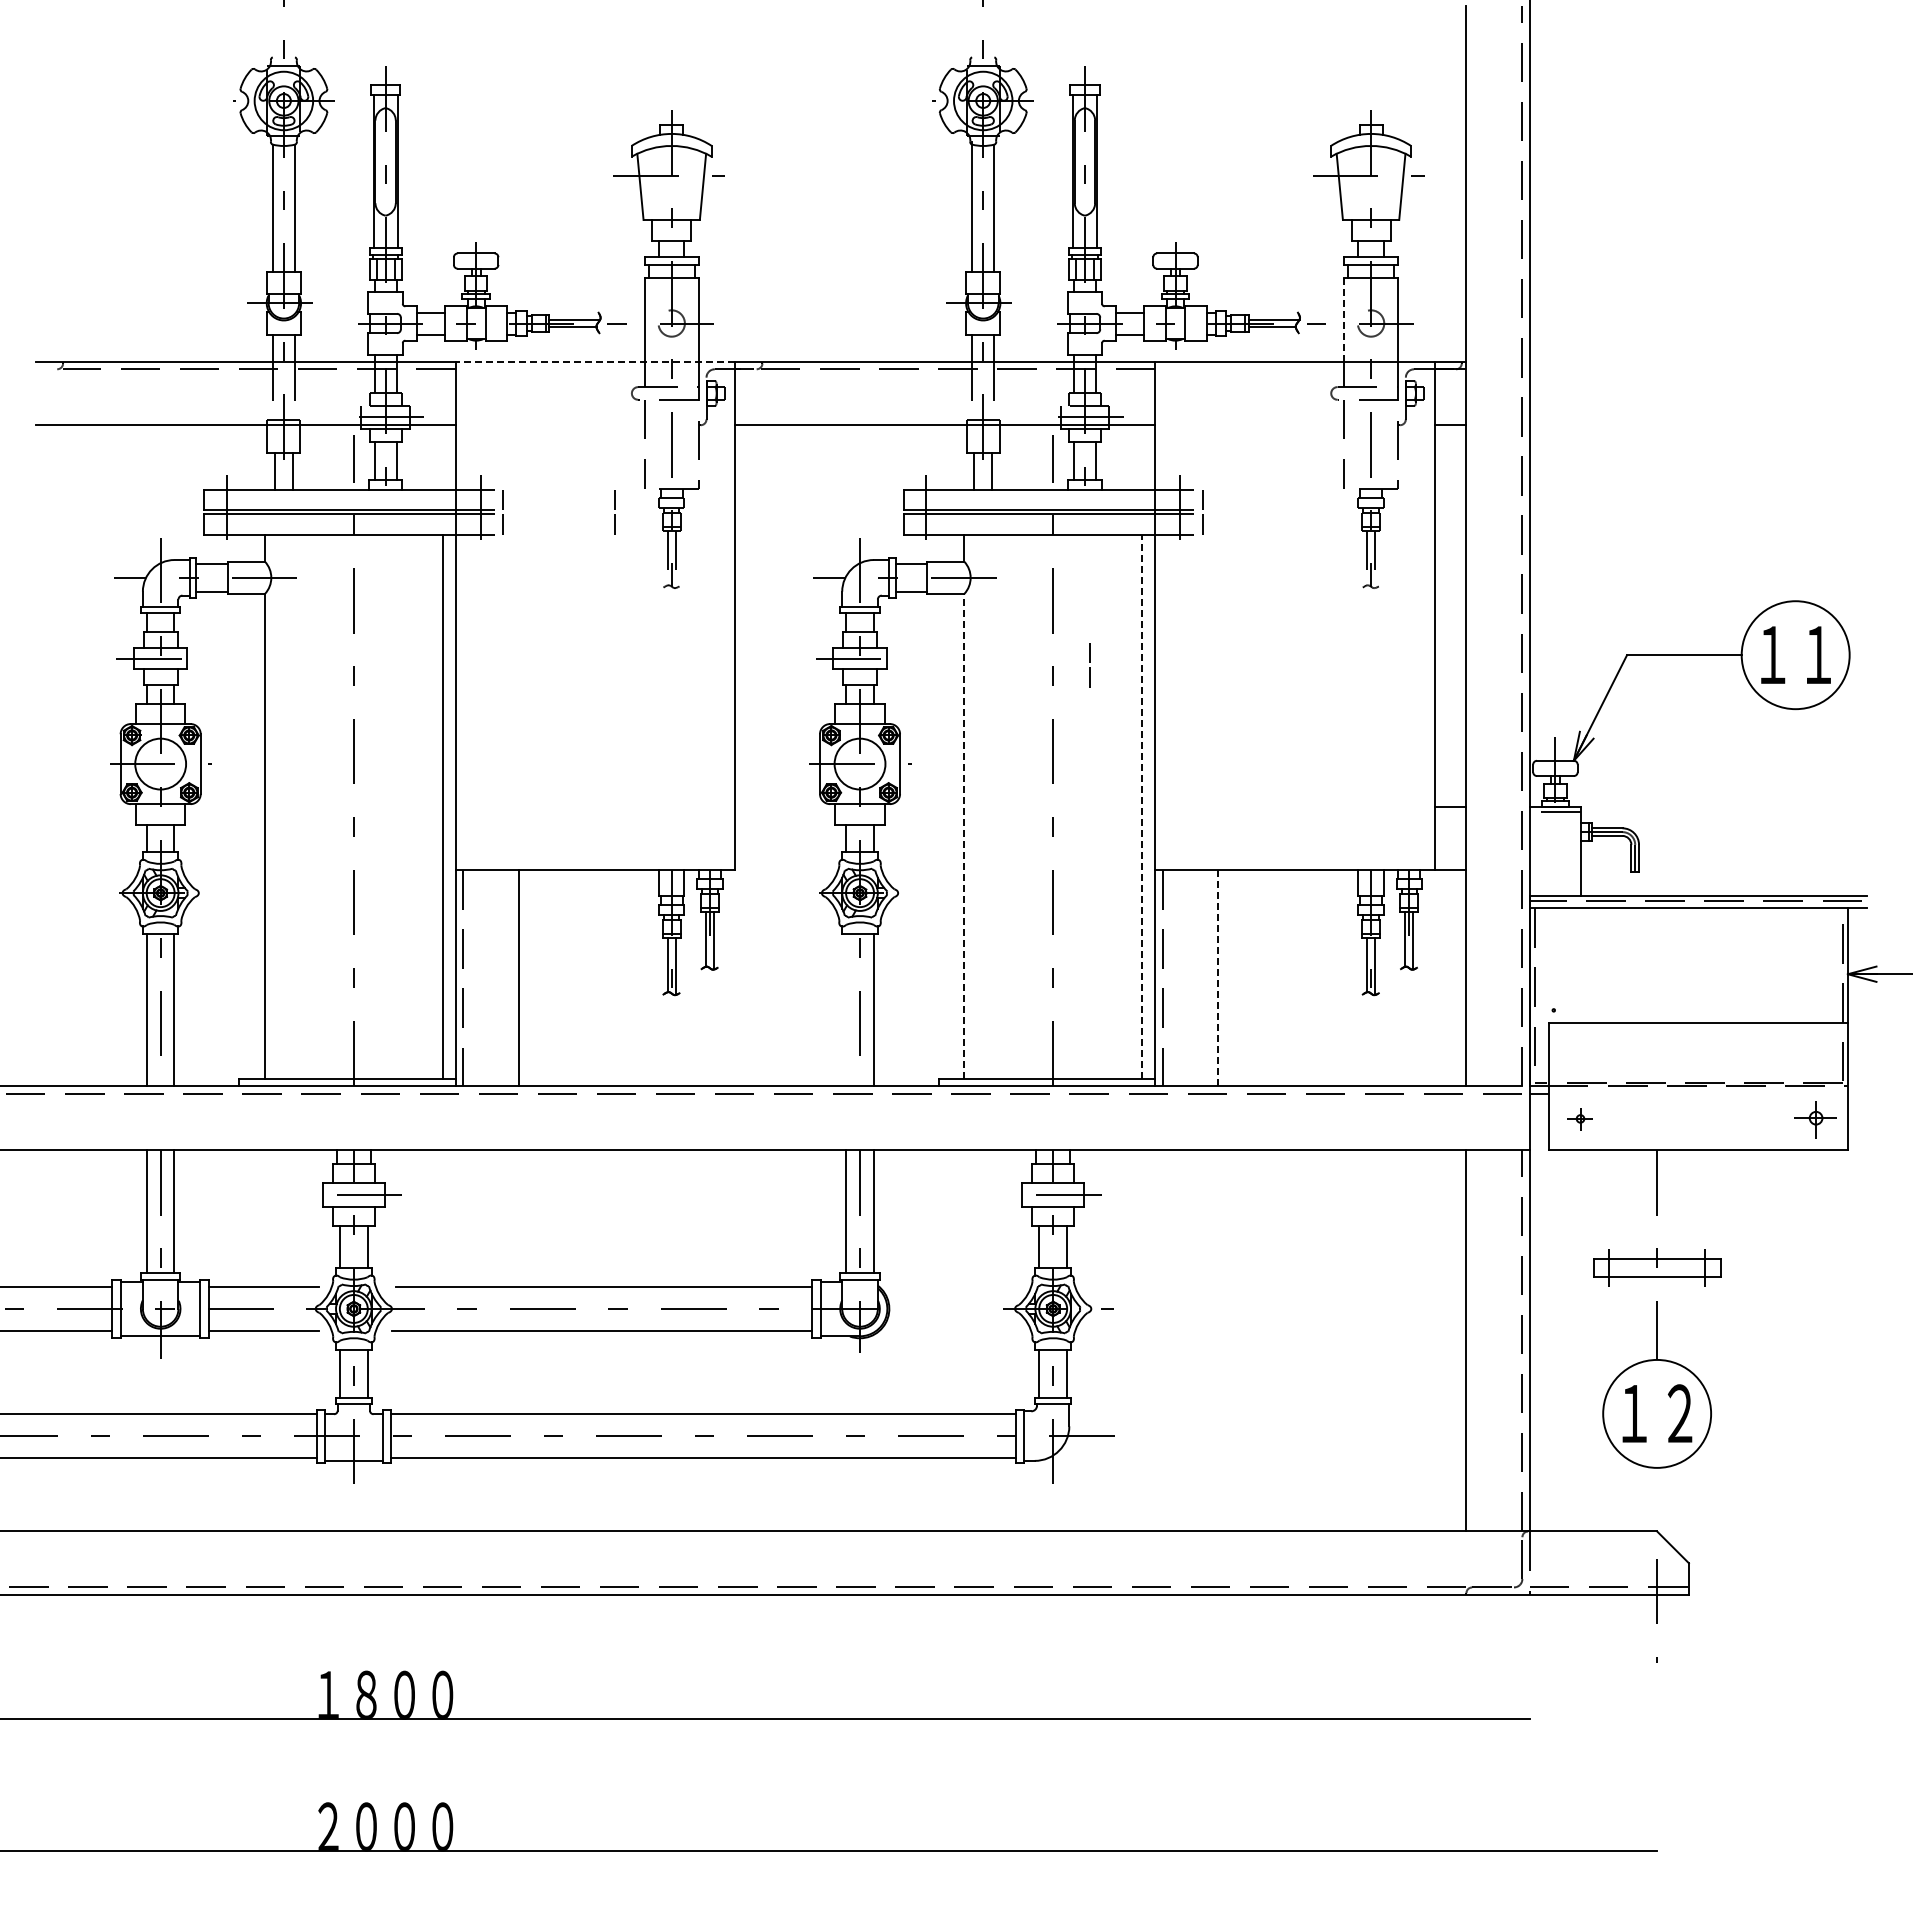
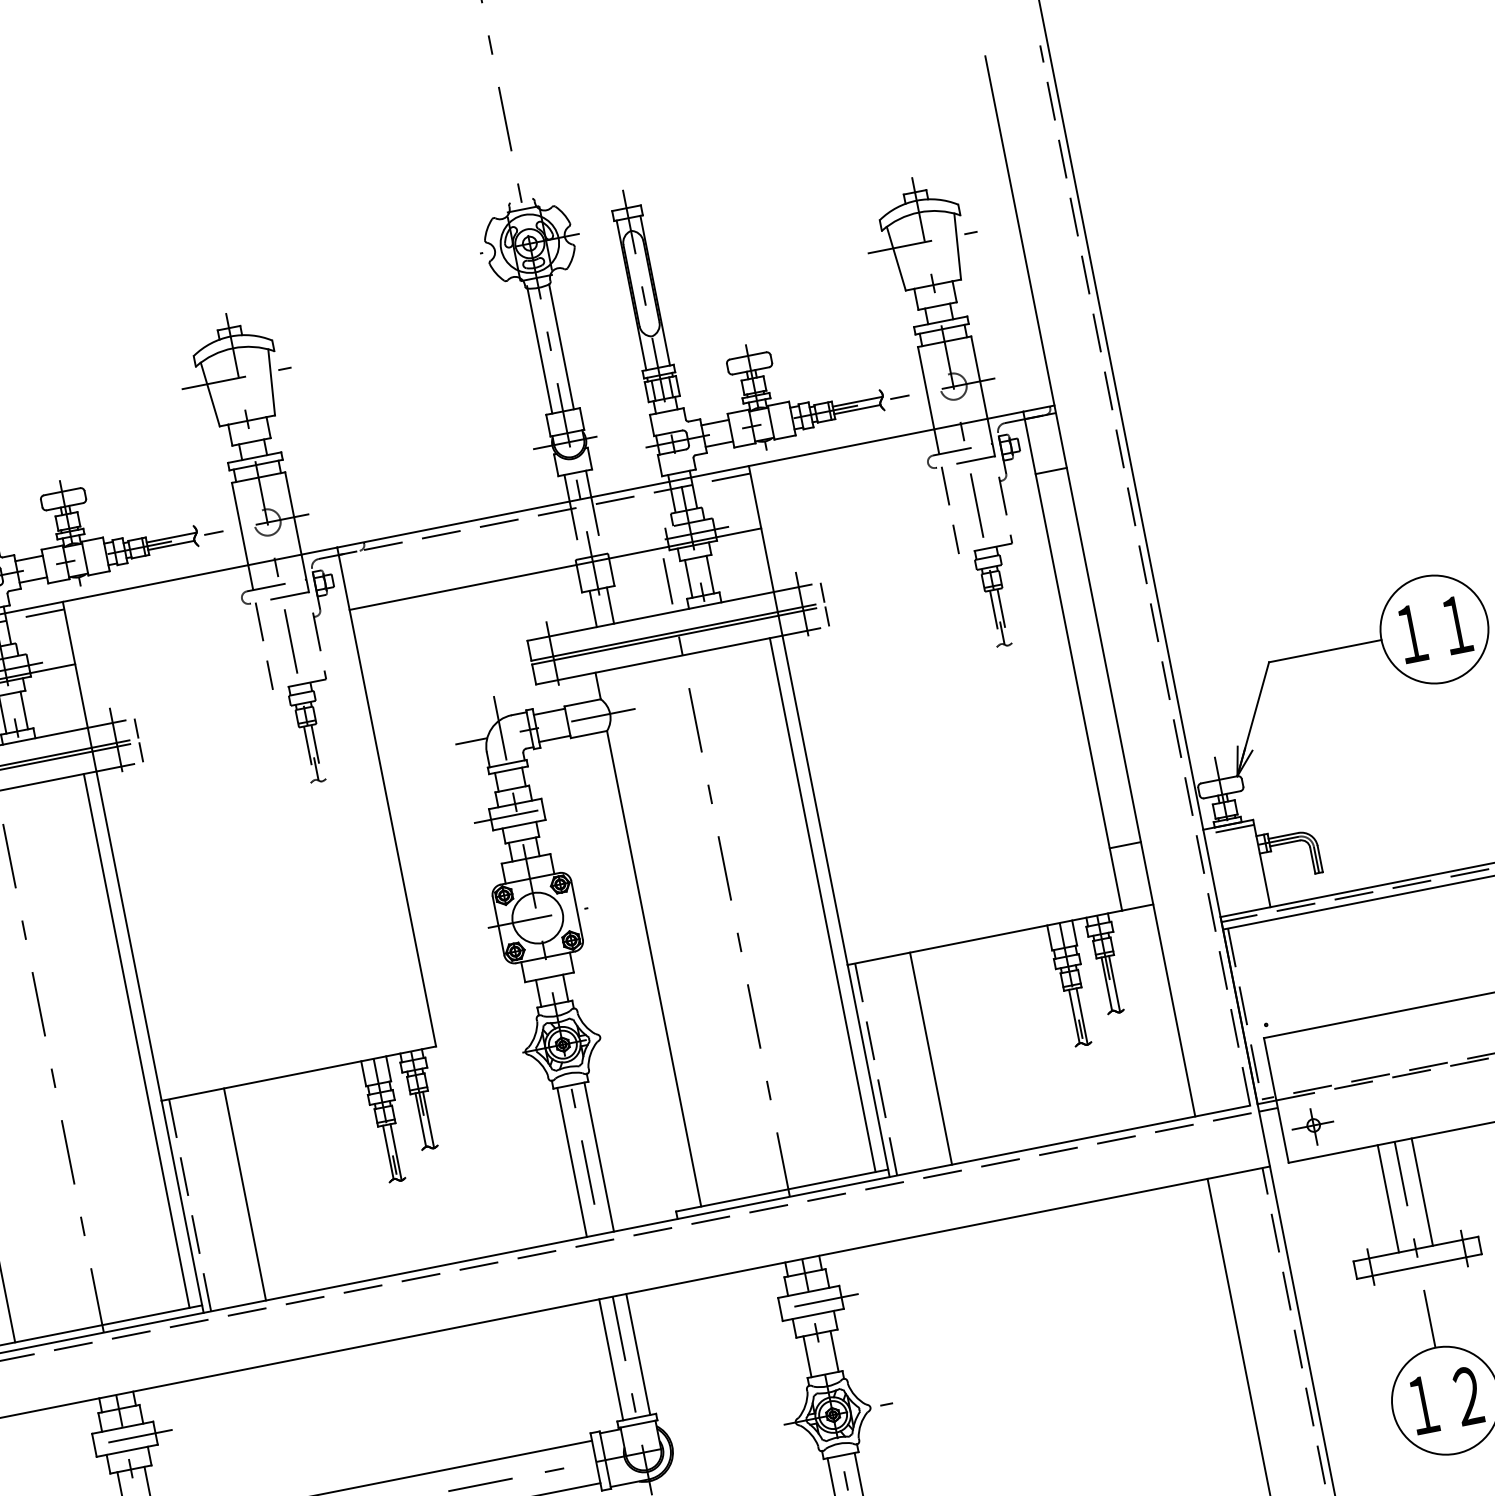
line: (1343, 319) -> (925, 388), dashed -> solid
line: (595, 361) -> (200, 574), dashed -> solid
line: (614, 514) -> (248, 720), removed
line: (1089, 667) -> (744, 778), removed
line: (1142, 806) -> (823, 904), dashed -> solid
line: (964, 835) -> (654, 967), dashed -> solid
line: (1218, 978) -> (931, 1058), dashed -> solid
line: (846, 1010) -> (572, 1162), added
part: (1579, 1119) -> (1312, 1126), size x1.67
line: (1639, 1204) -> (1387, 1198), added
line: (1674, 1204) -> (1422, 1191), added

